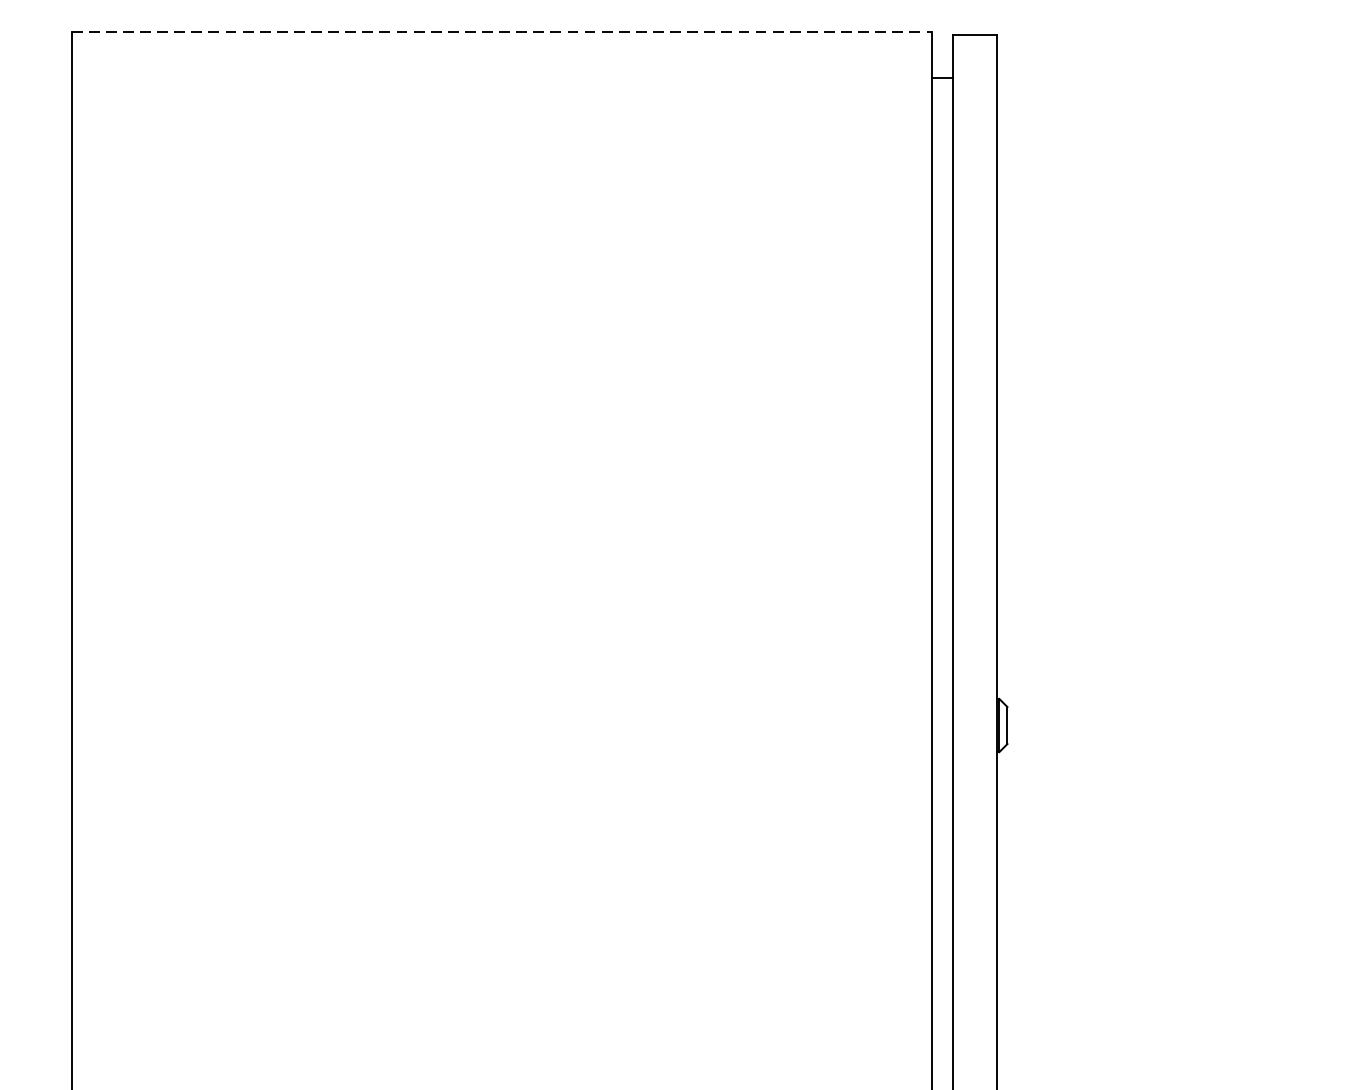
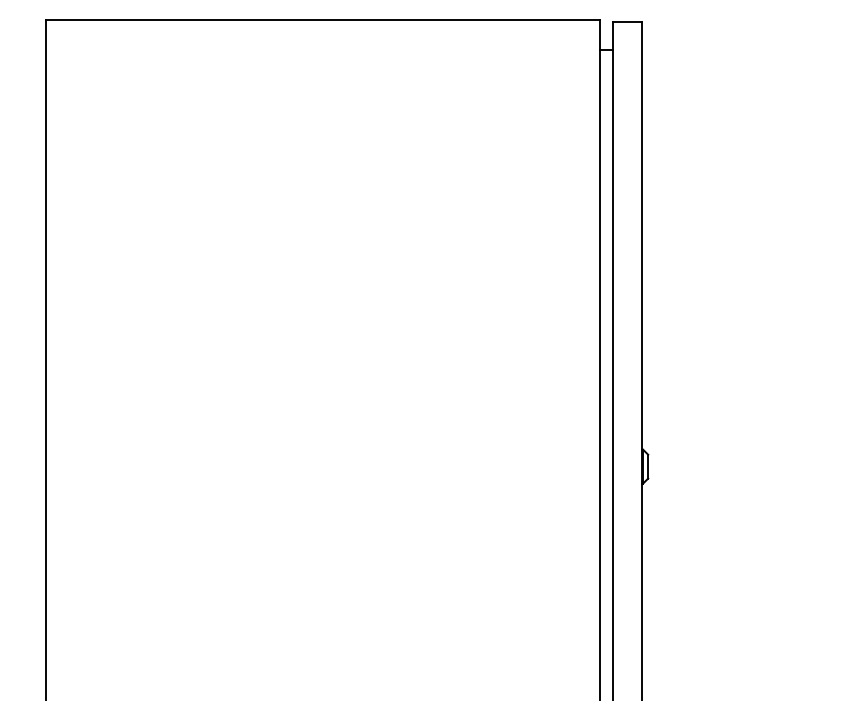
line: (501, 32) -> (322, 20), dashed -> solid

